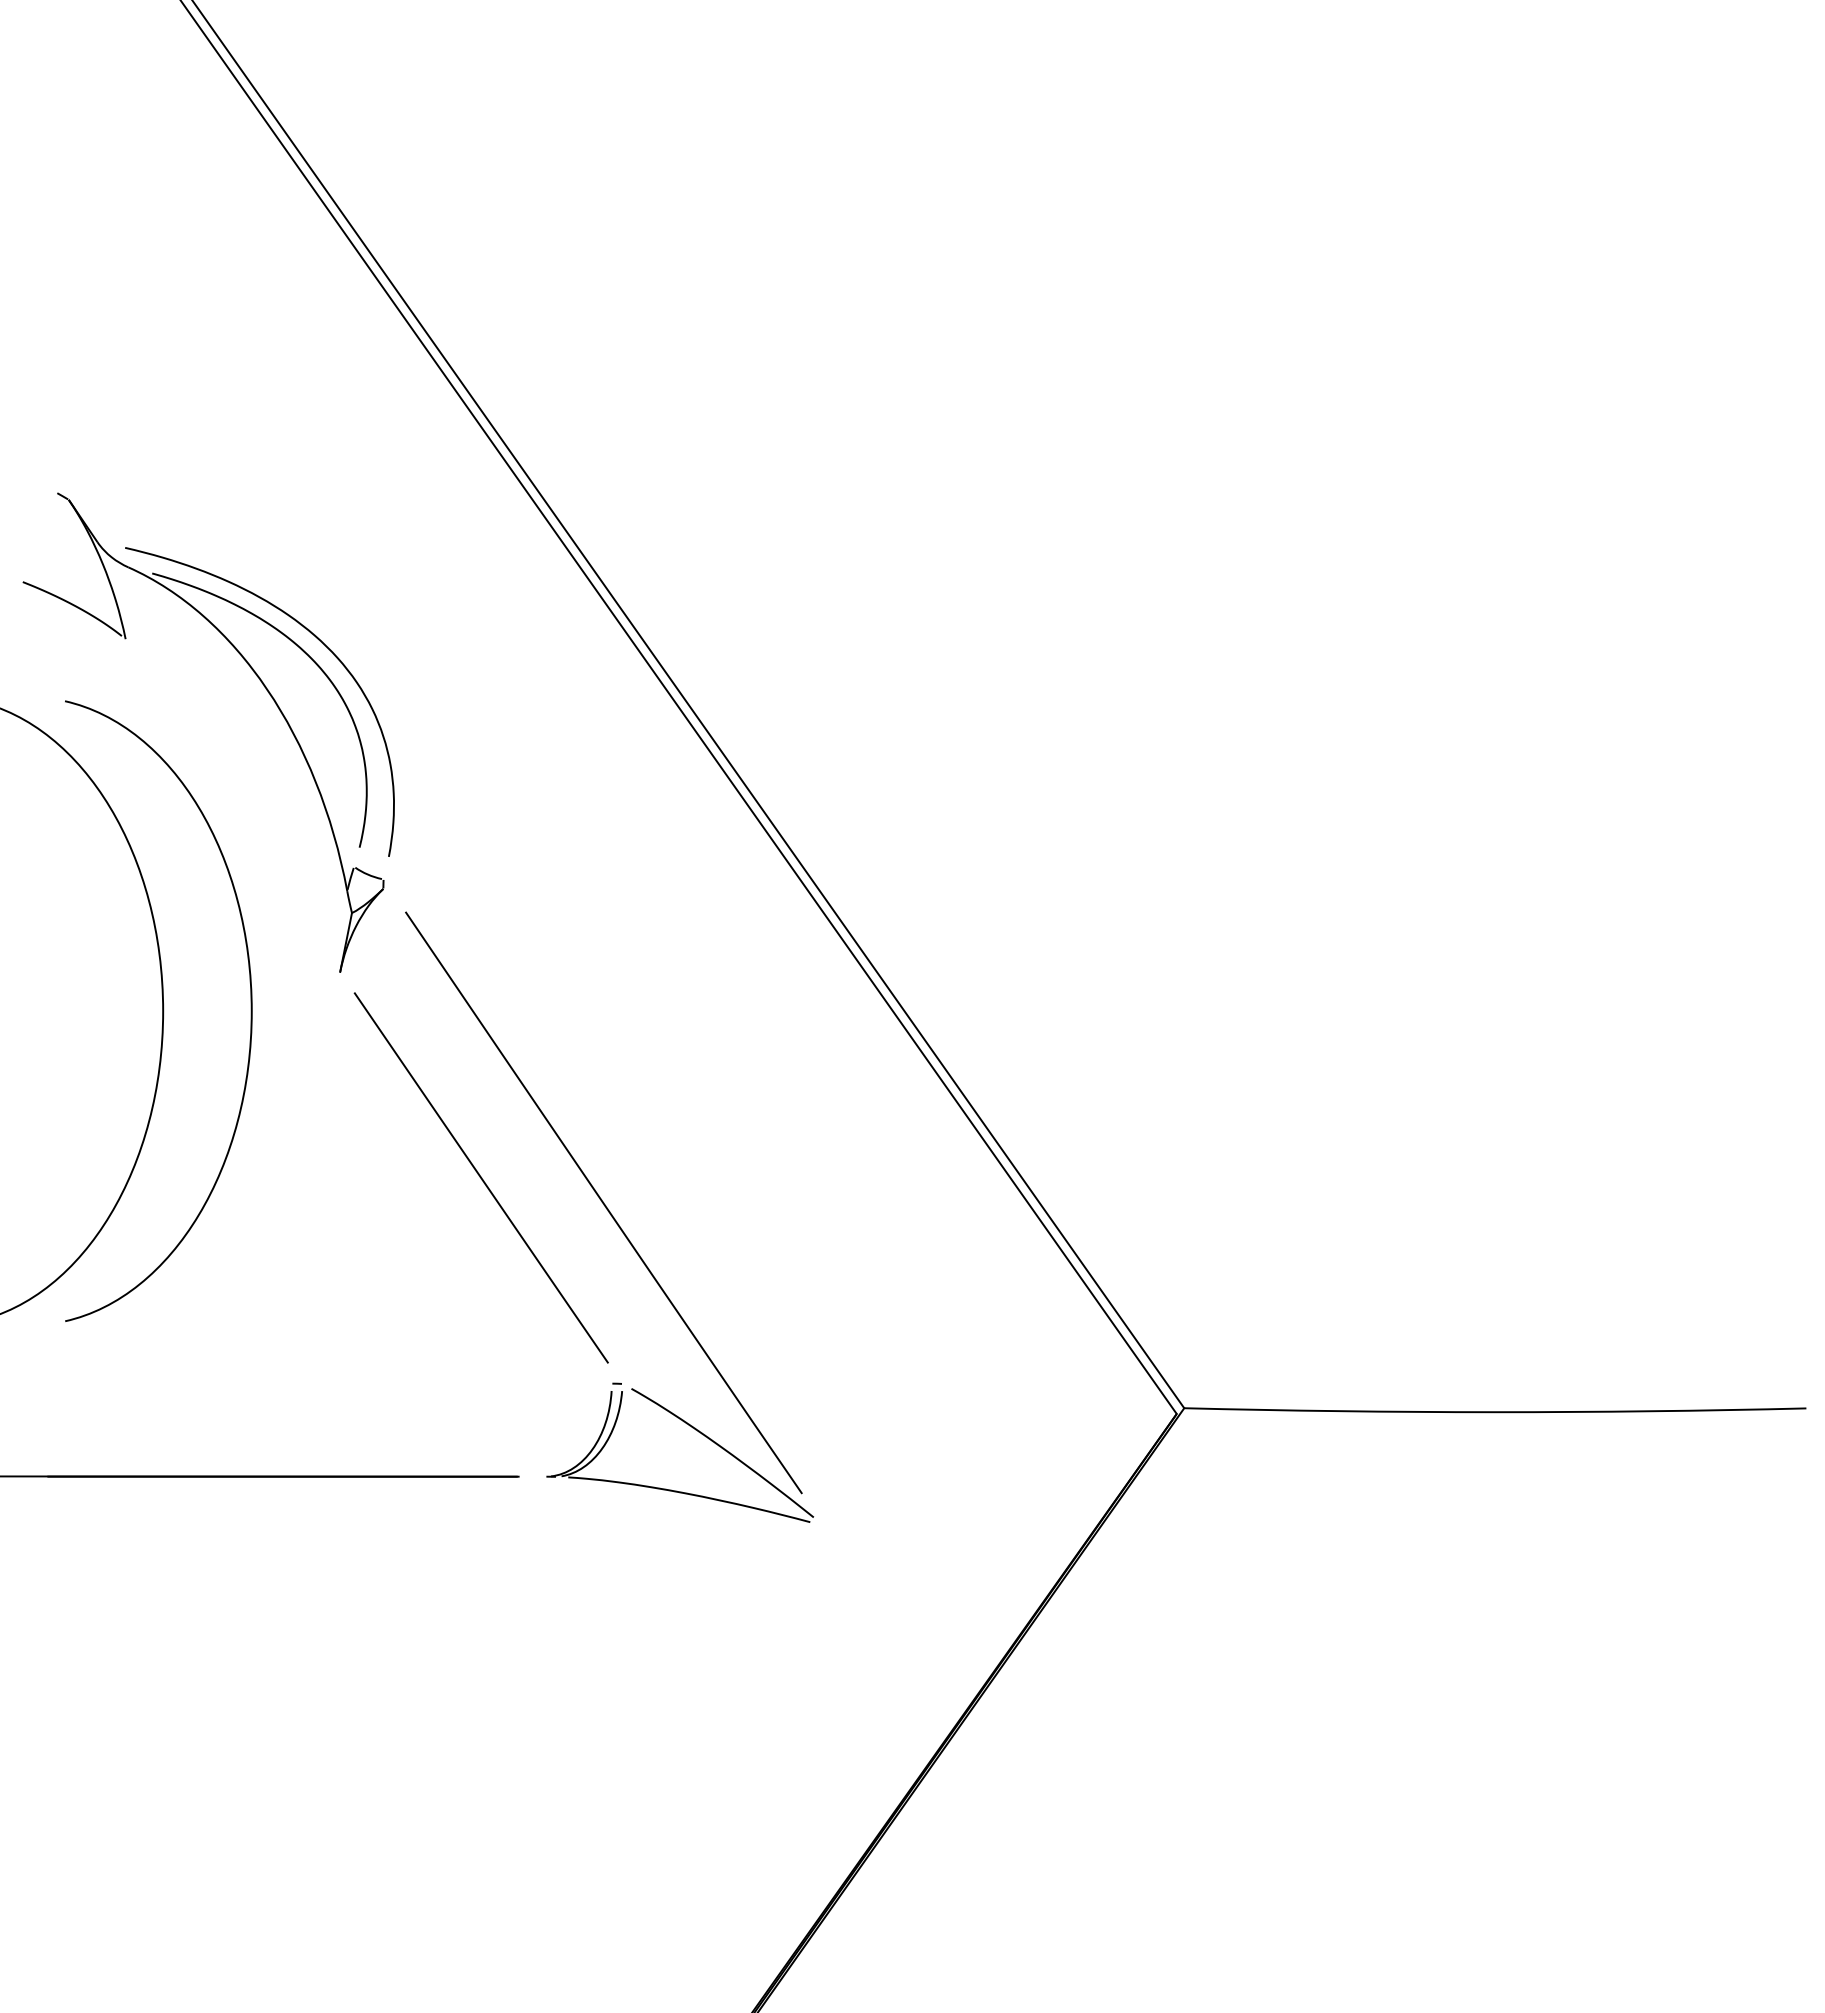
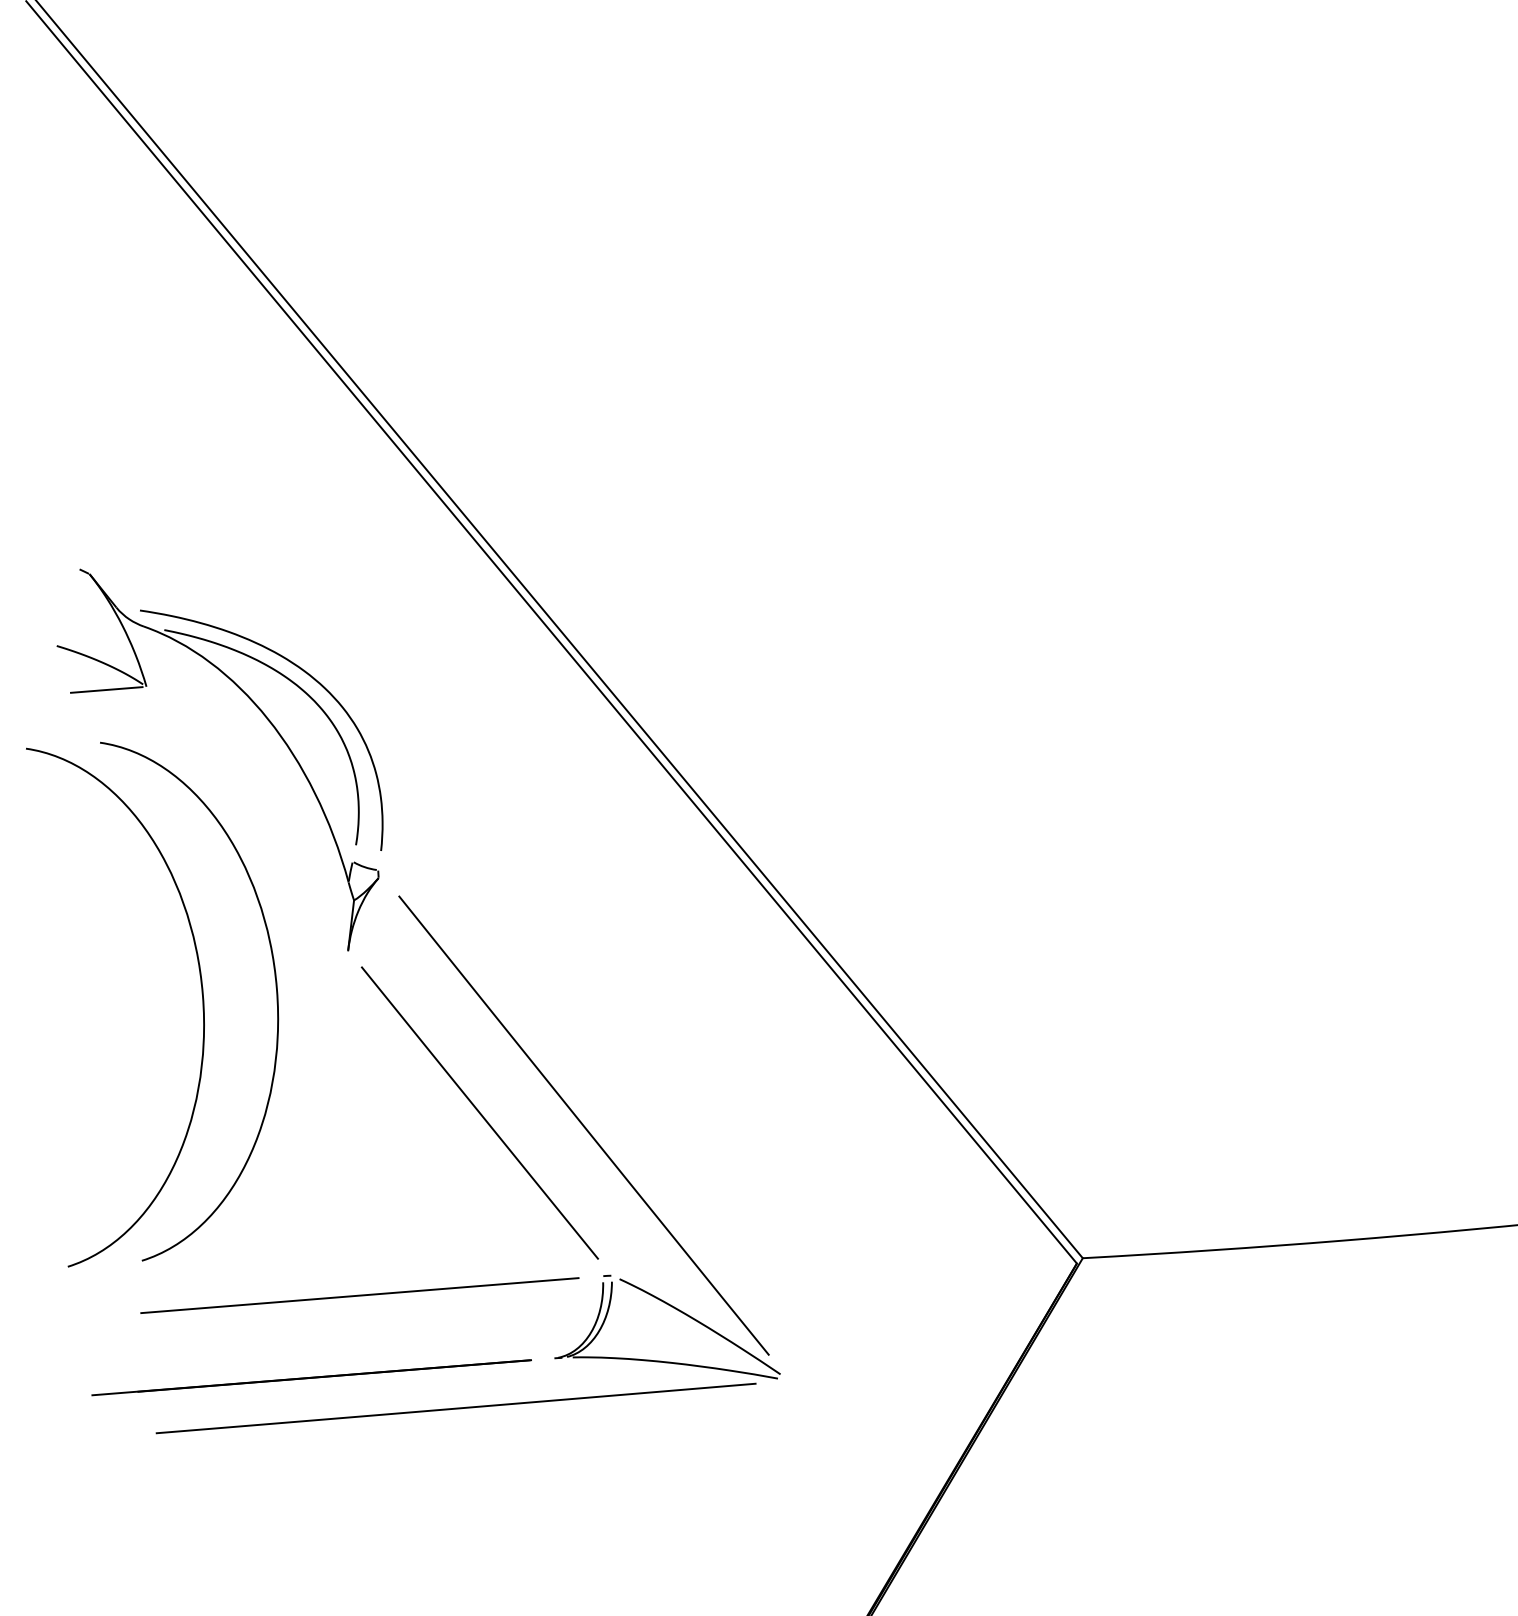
line: (77, 639) -> (106, 690), added
line: (320, 1383) -> (359, 1295), added
line: (424, 1526) -> (455, 1408), added

